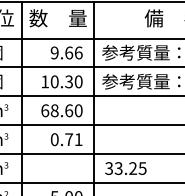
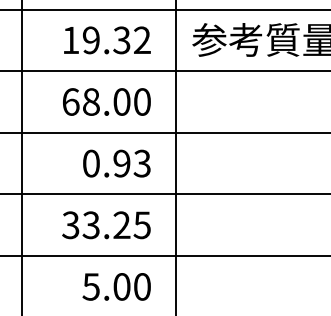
text: (66, 81) -> (116, 39), 10.30 -> 19.32
text: (69, 110) -> (122, 101), 68.60 -> 68.00
text: (73, 139) -> (131, 163), 0.71 -> 0.93
text: (125, 168) -> (105, 225), moved

